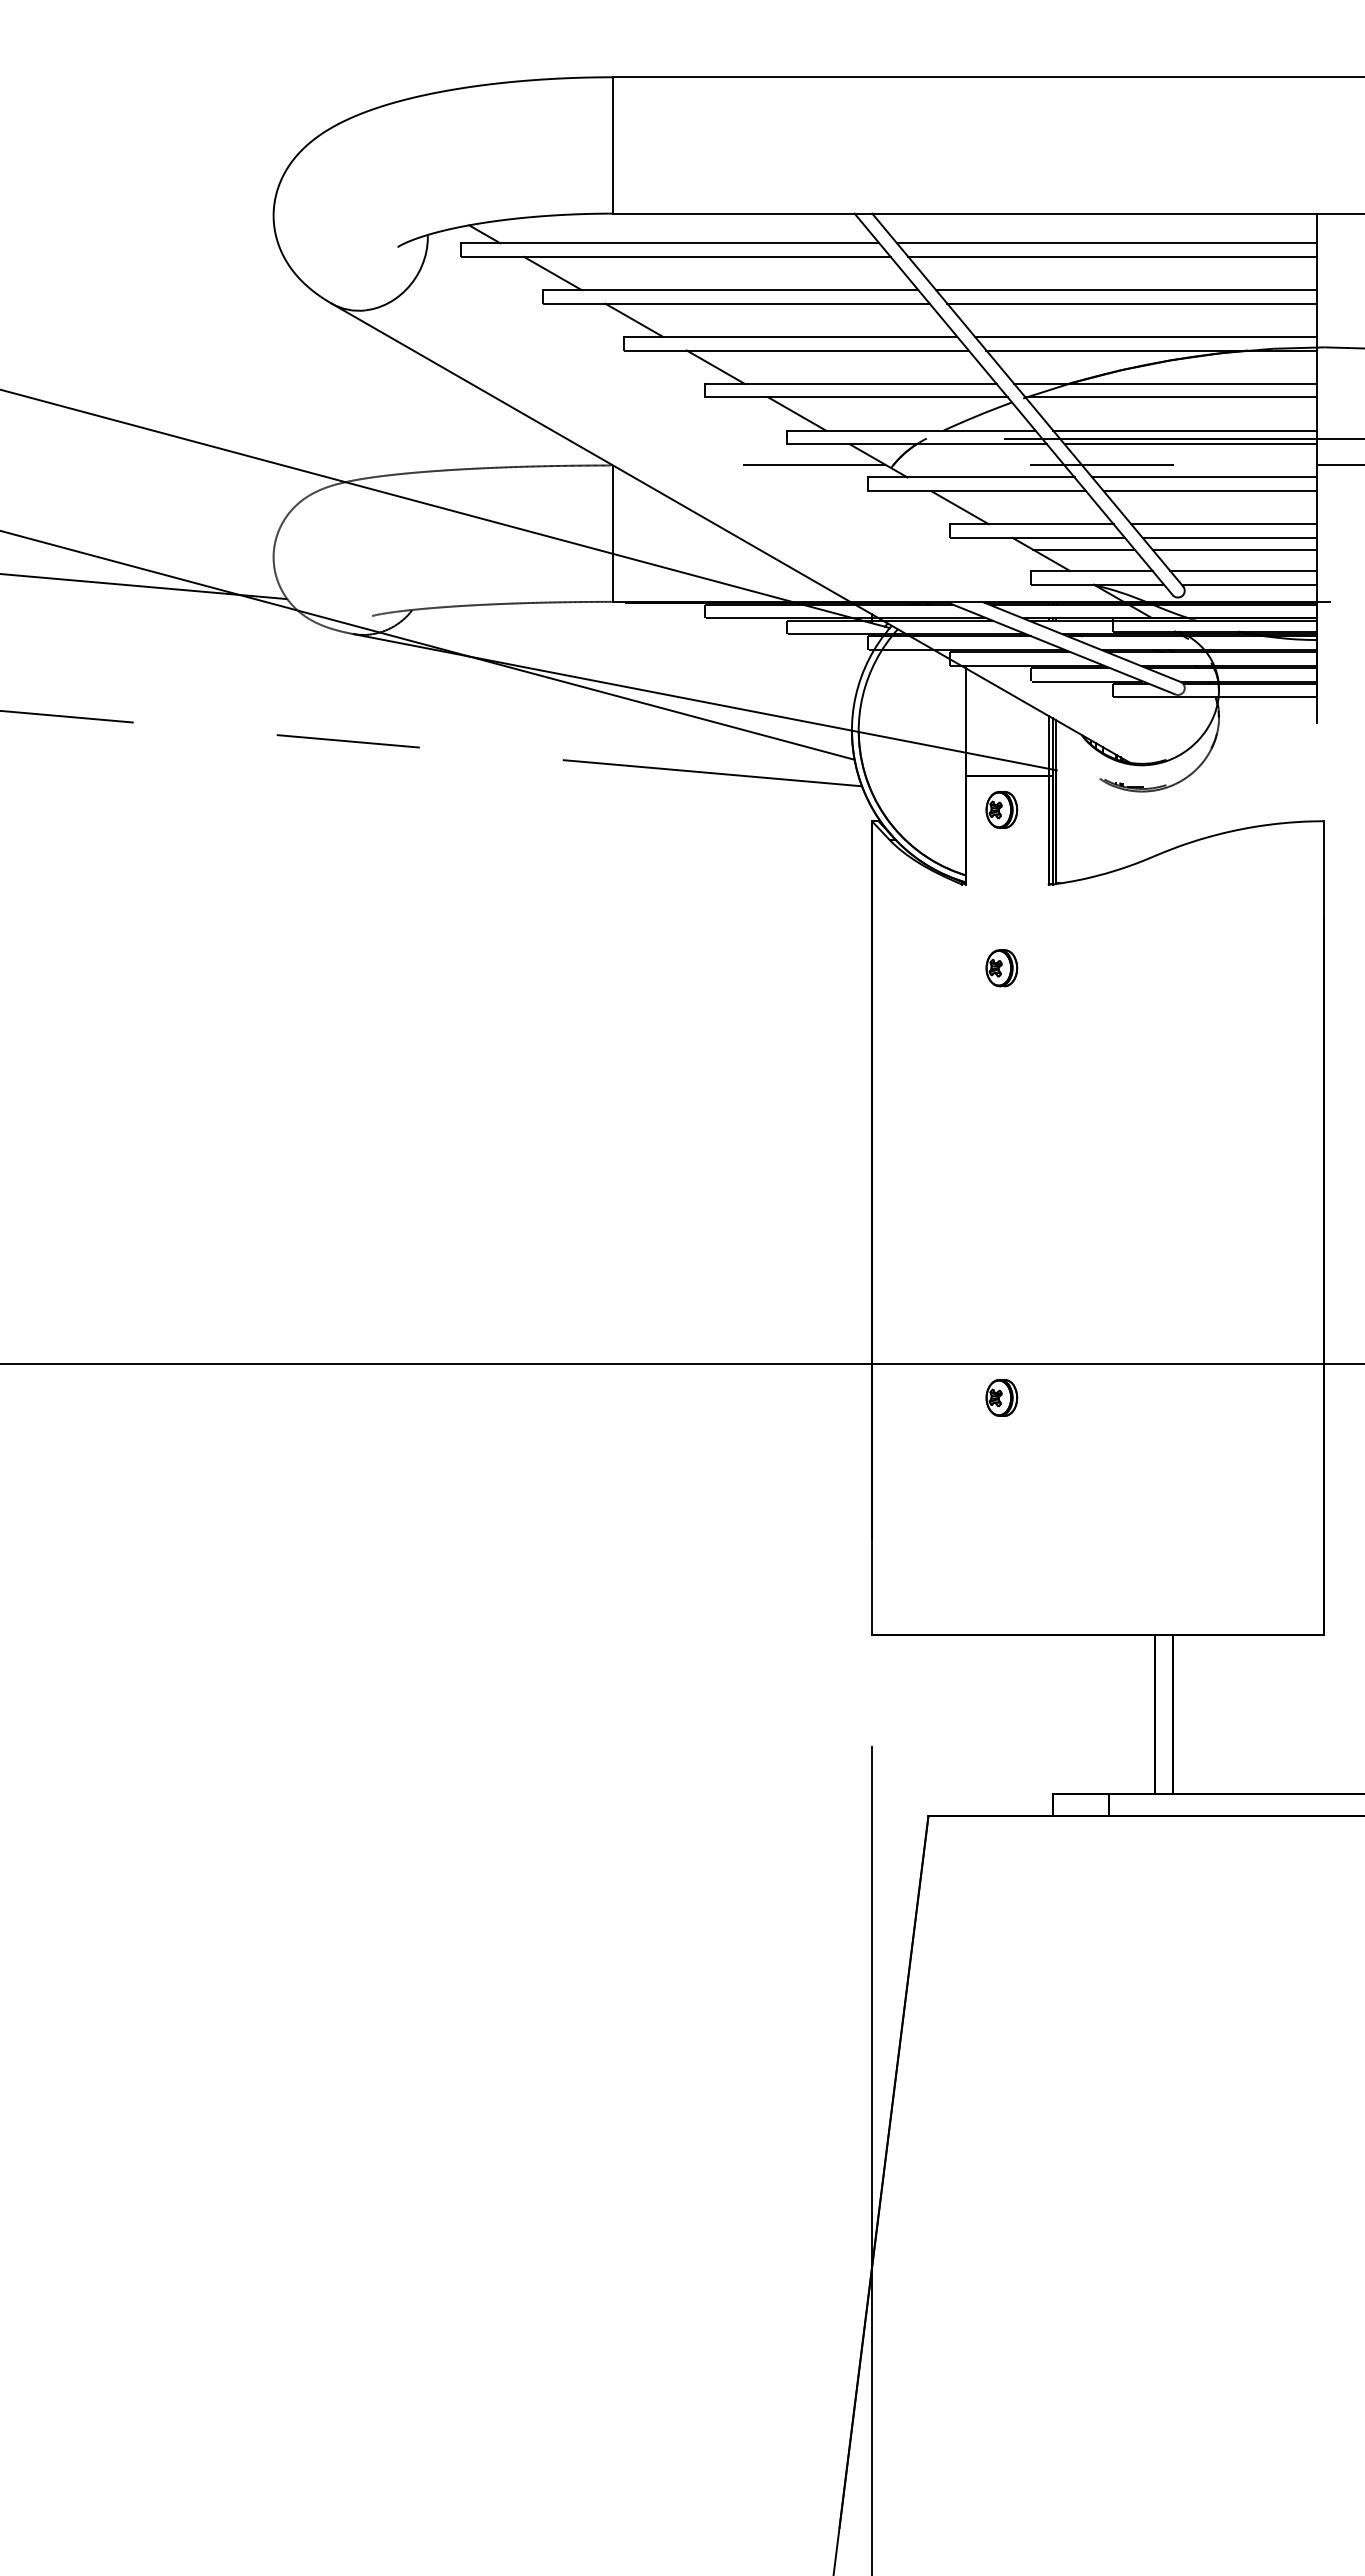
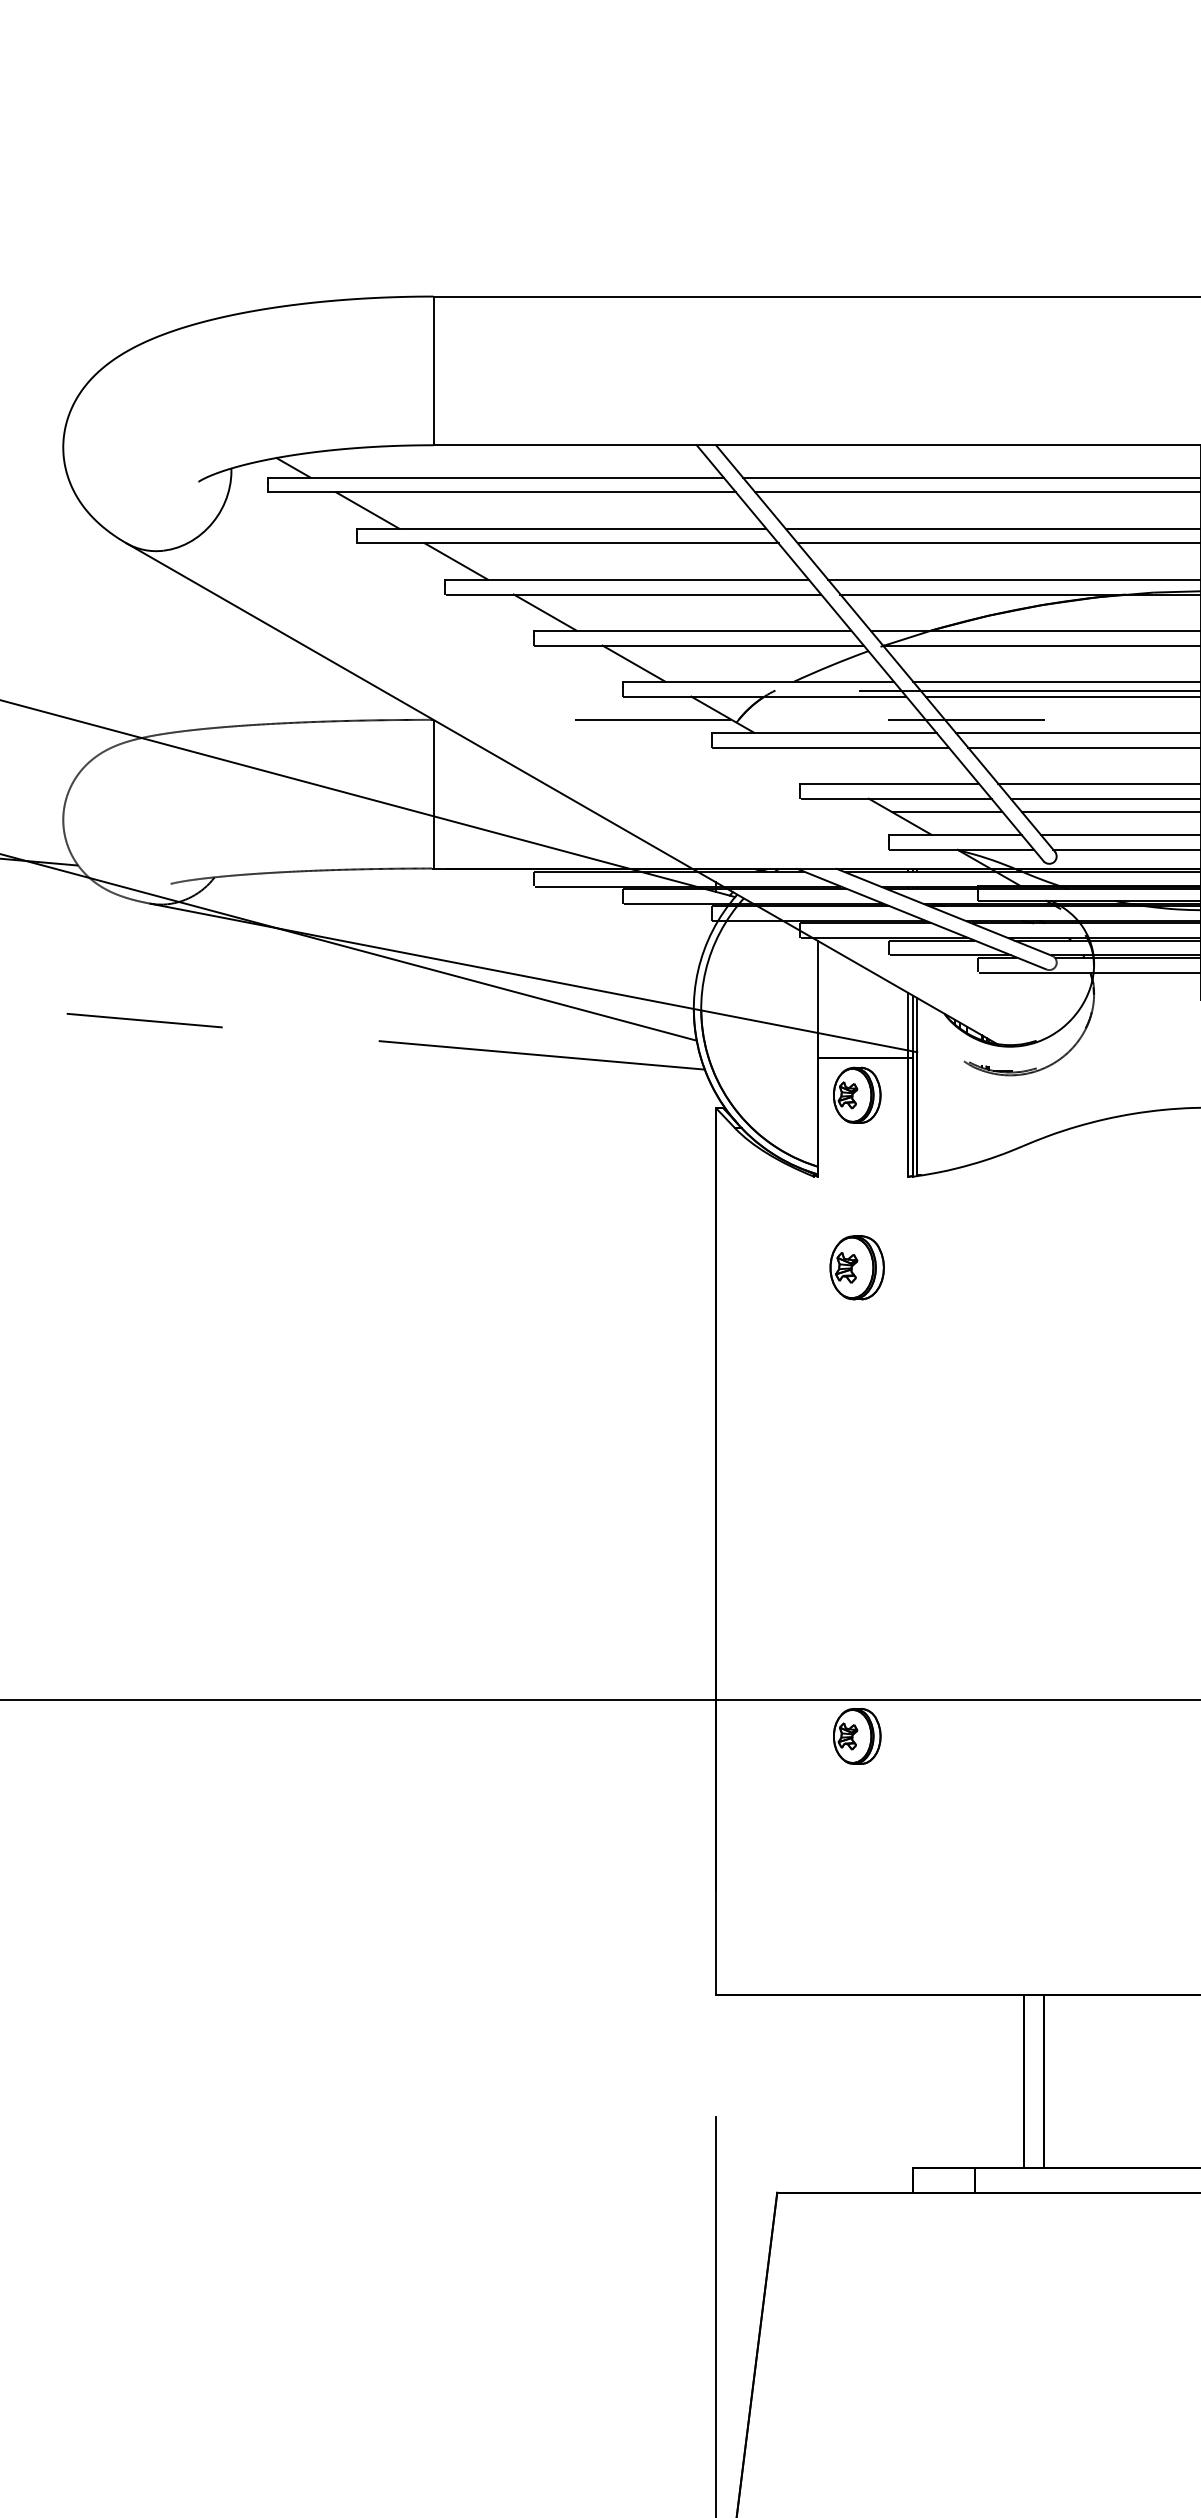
line: (959, 507) -> (811, 765), removed
part: (1001, 809) -> (856, 1094), size x1.4
part: (1001, 968) -> (856, 1268), size x1.6
part: (1001, 1397) -> (856, 1736), size x1.4

